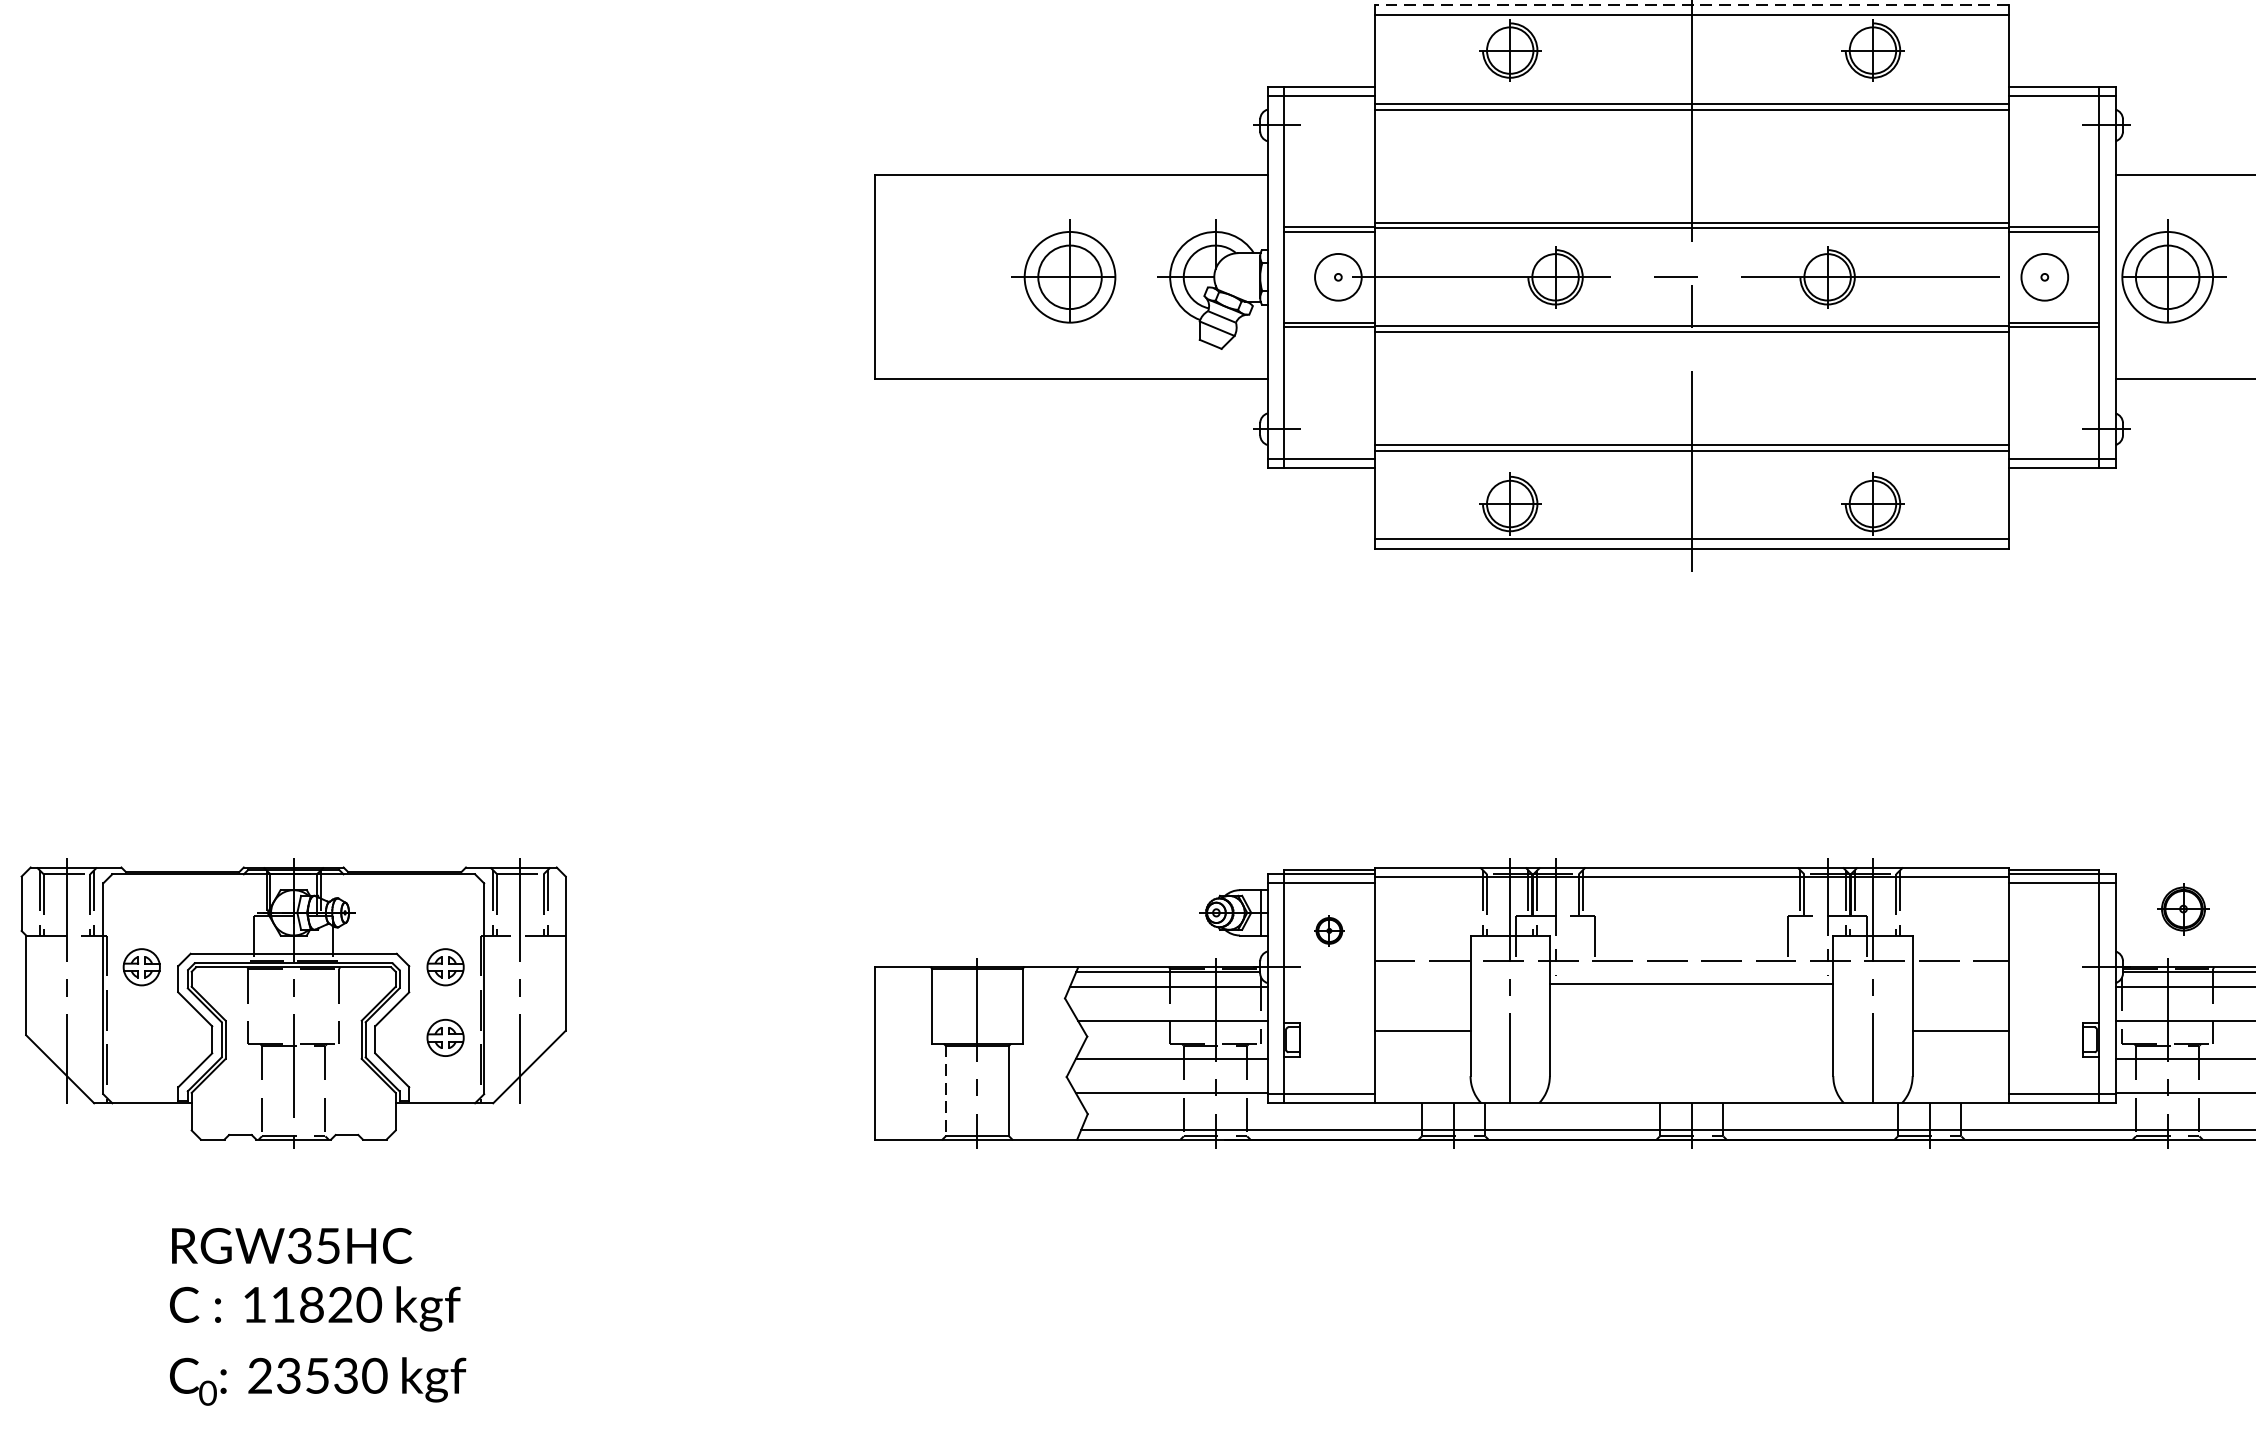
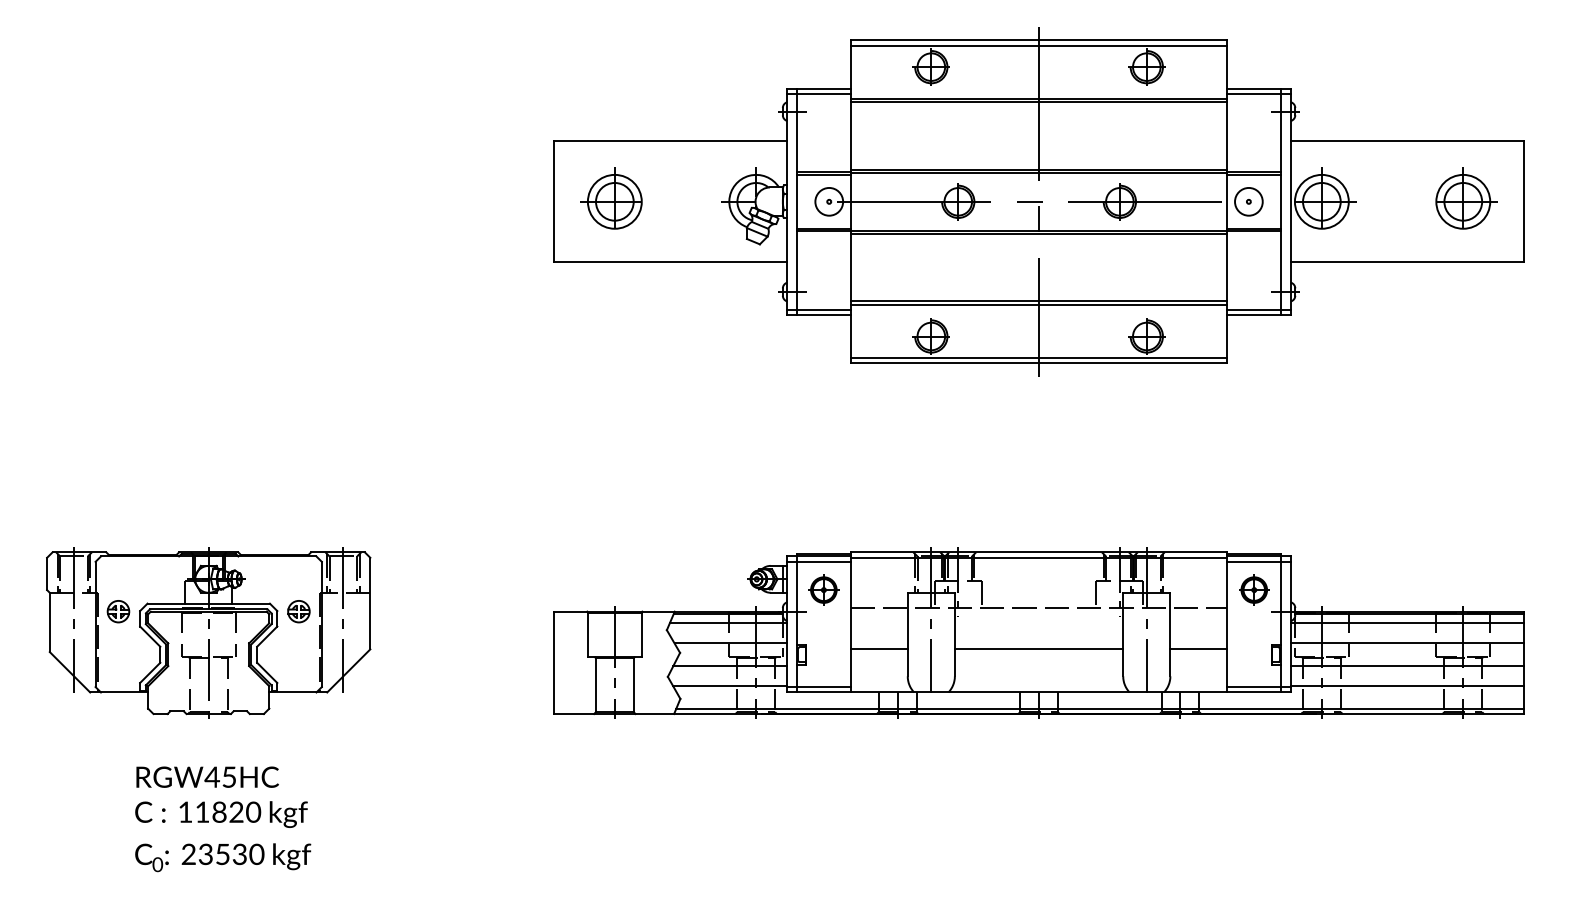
line: (1690, 5) -> (1038, 40), dashed -> solid
part: (1064, 271) -> (611, 198), moved
part: (2183, 908) -> (1254, 589), moved
part: (1328, 929) -> (823, 589), size x1.67
line: (1690, 983) -> (1038, 649), moved
part: (444, 1037) -> (298, 653), removed
line: (946, 1091) -> (596, 685), dashed -> solid
text: (298, 1244) -> (211, 776), RGW35HC -> RGW45HC

